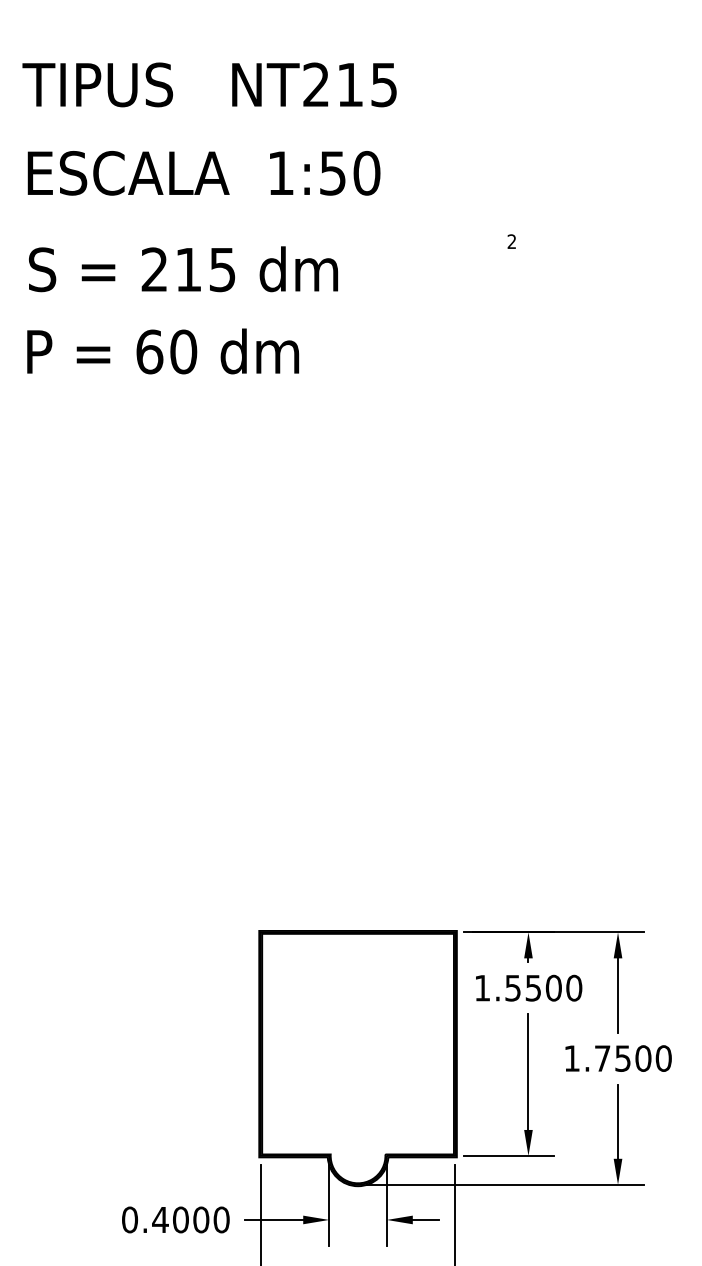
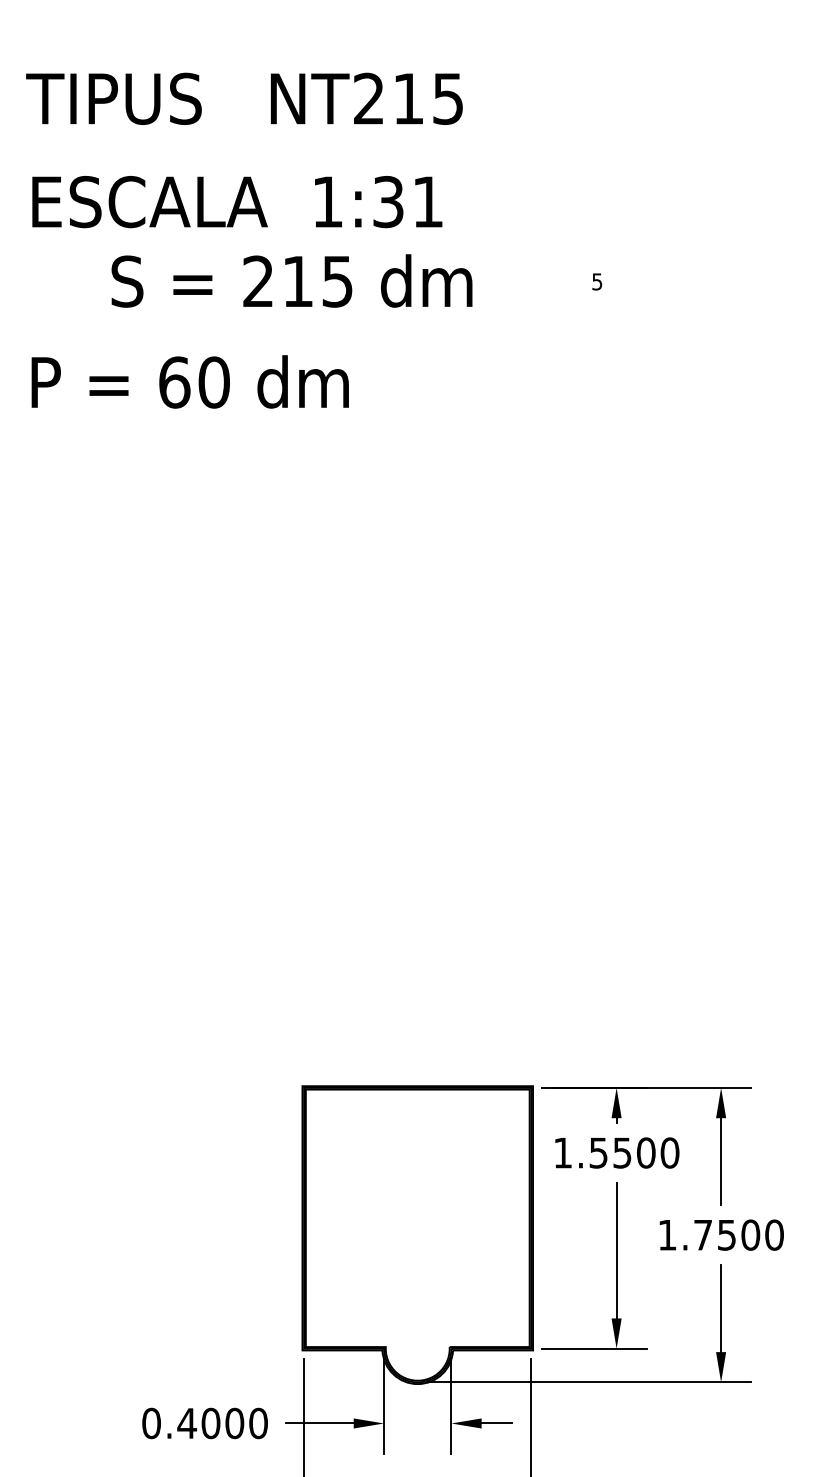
text: (350, 172) -> (408, 201), 1:50 -> 1:31
text: (512, 241) -> (597, 281), 2 -> 5
text: (183, 268) -> (291, 280), moved
text: (162, 351) -> (189, 381), moved

